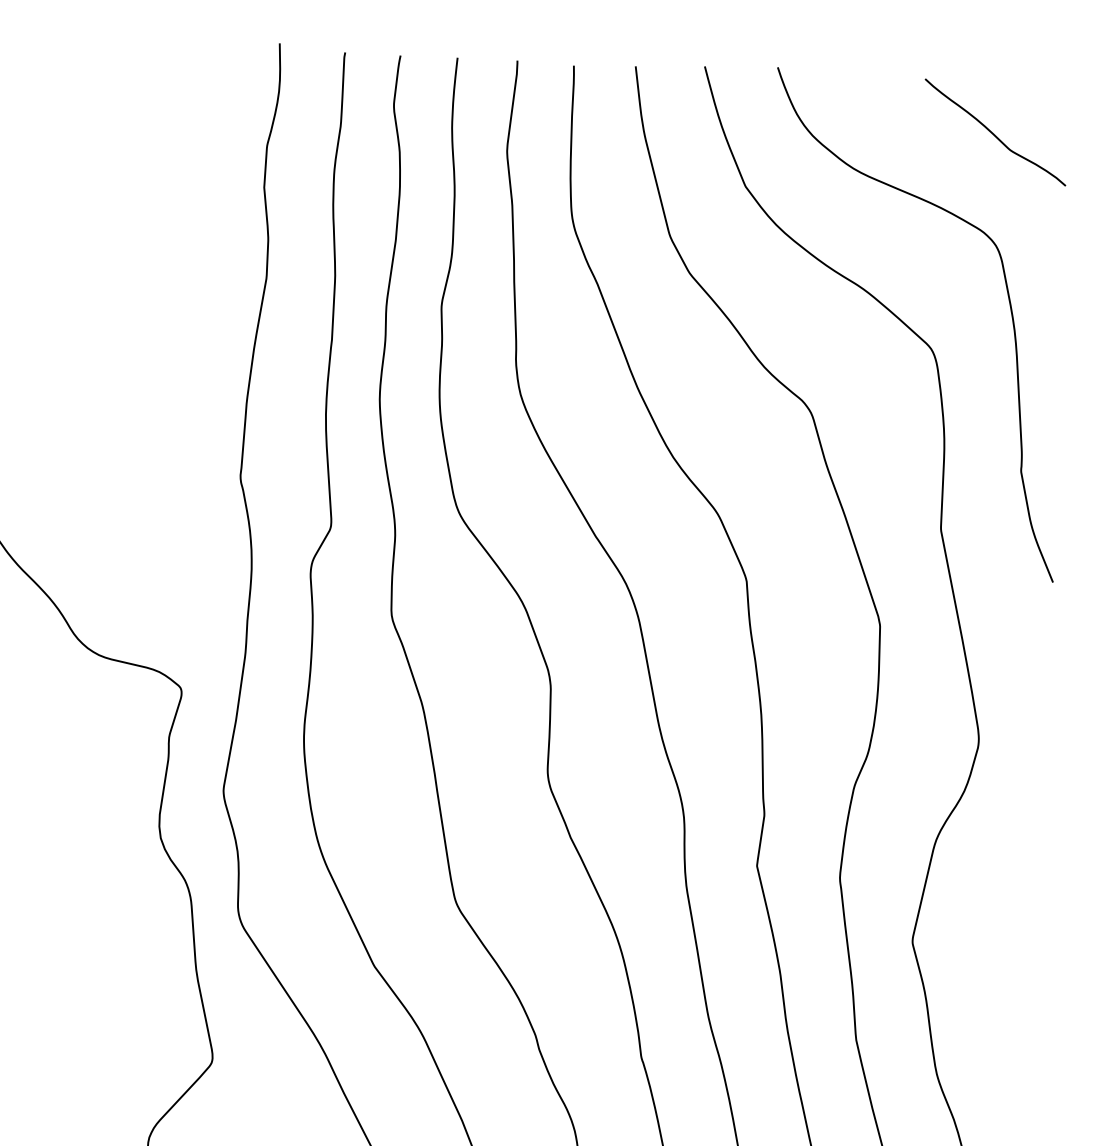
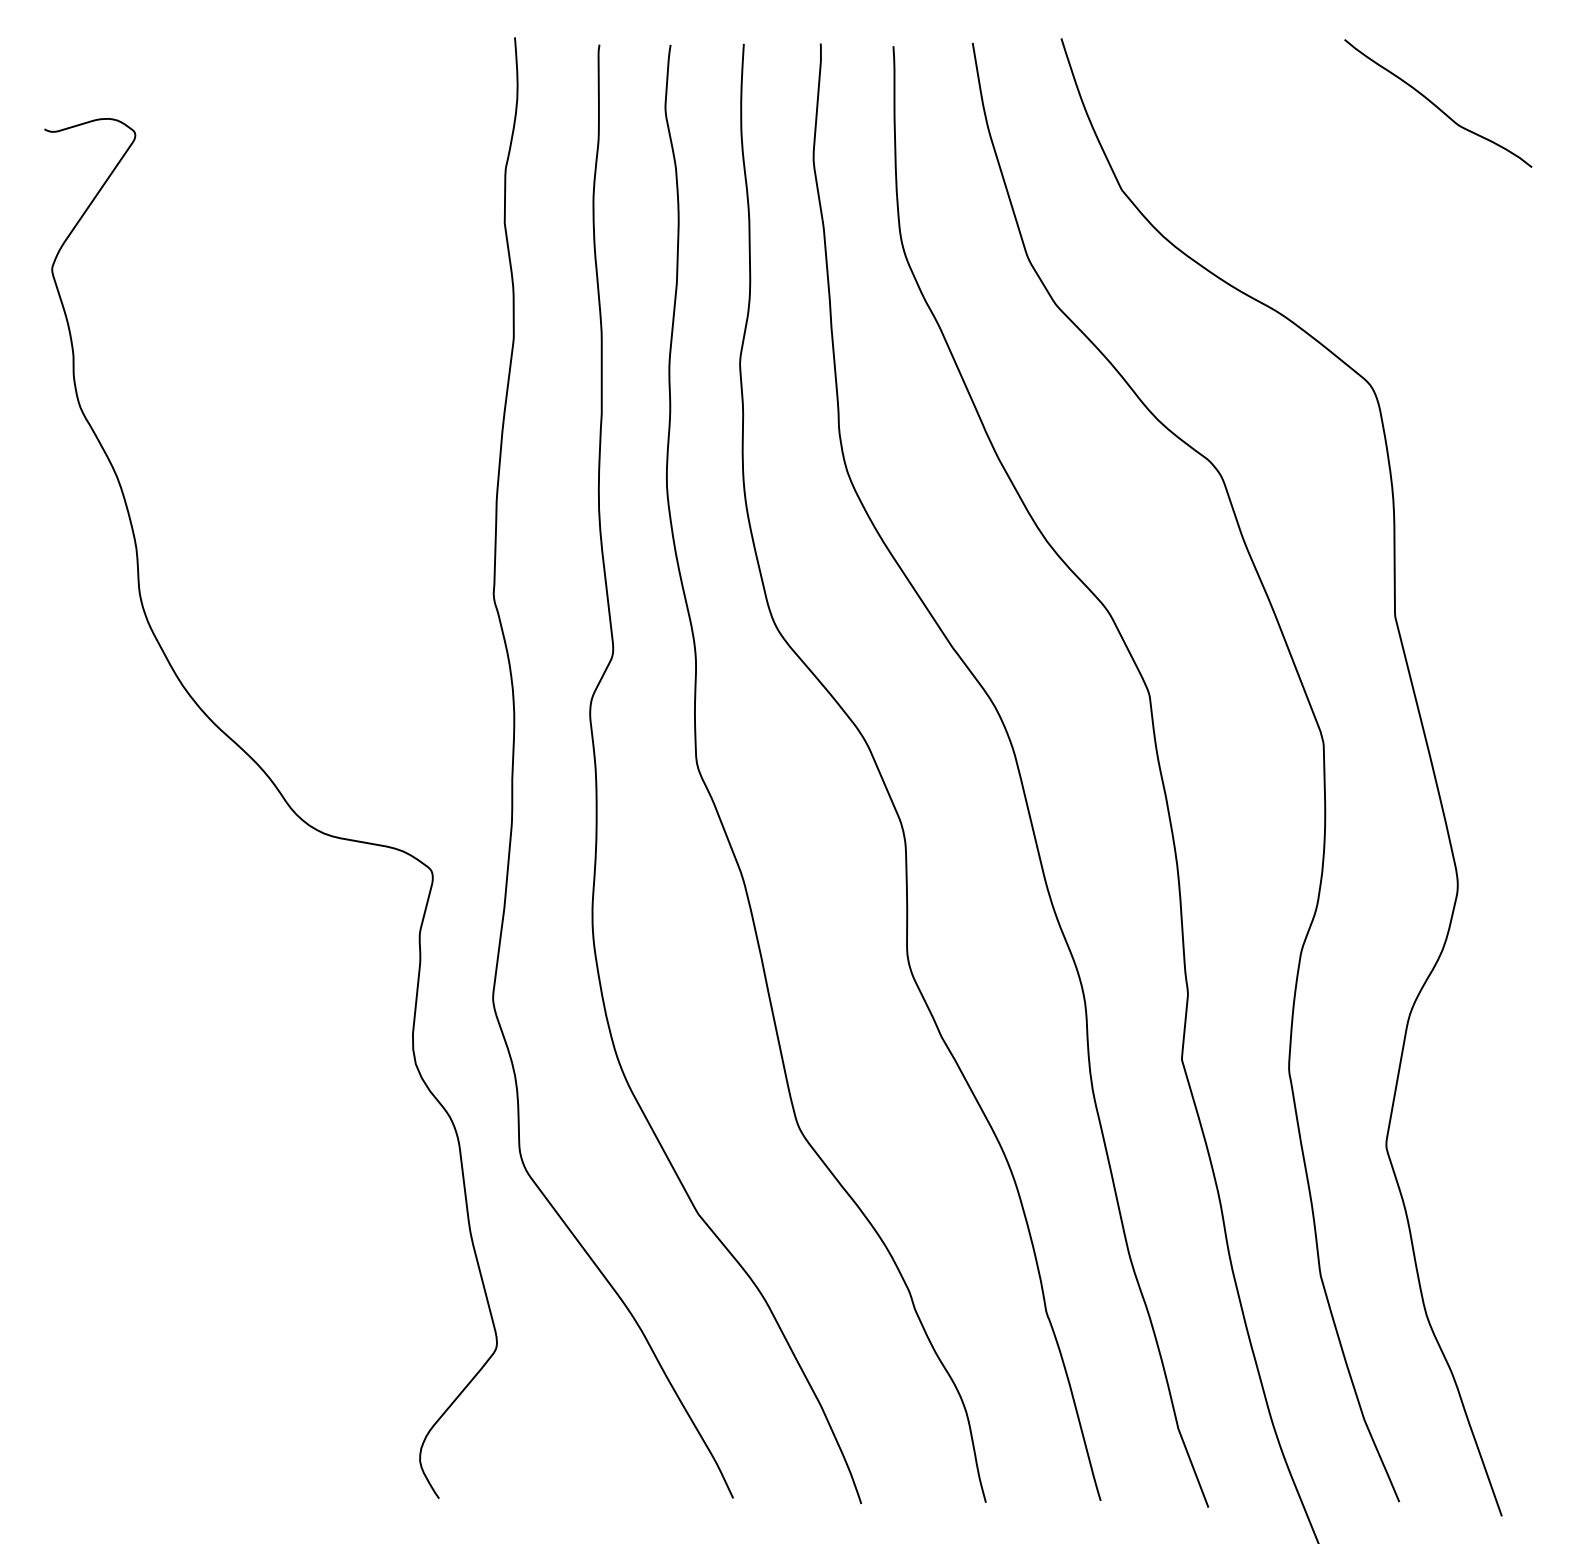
curve: (1010, 310) -> (1469, 330), removed

